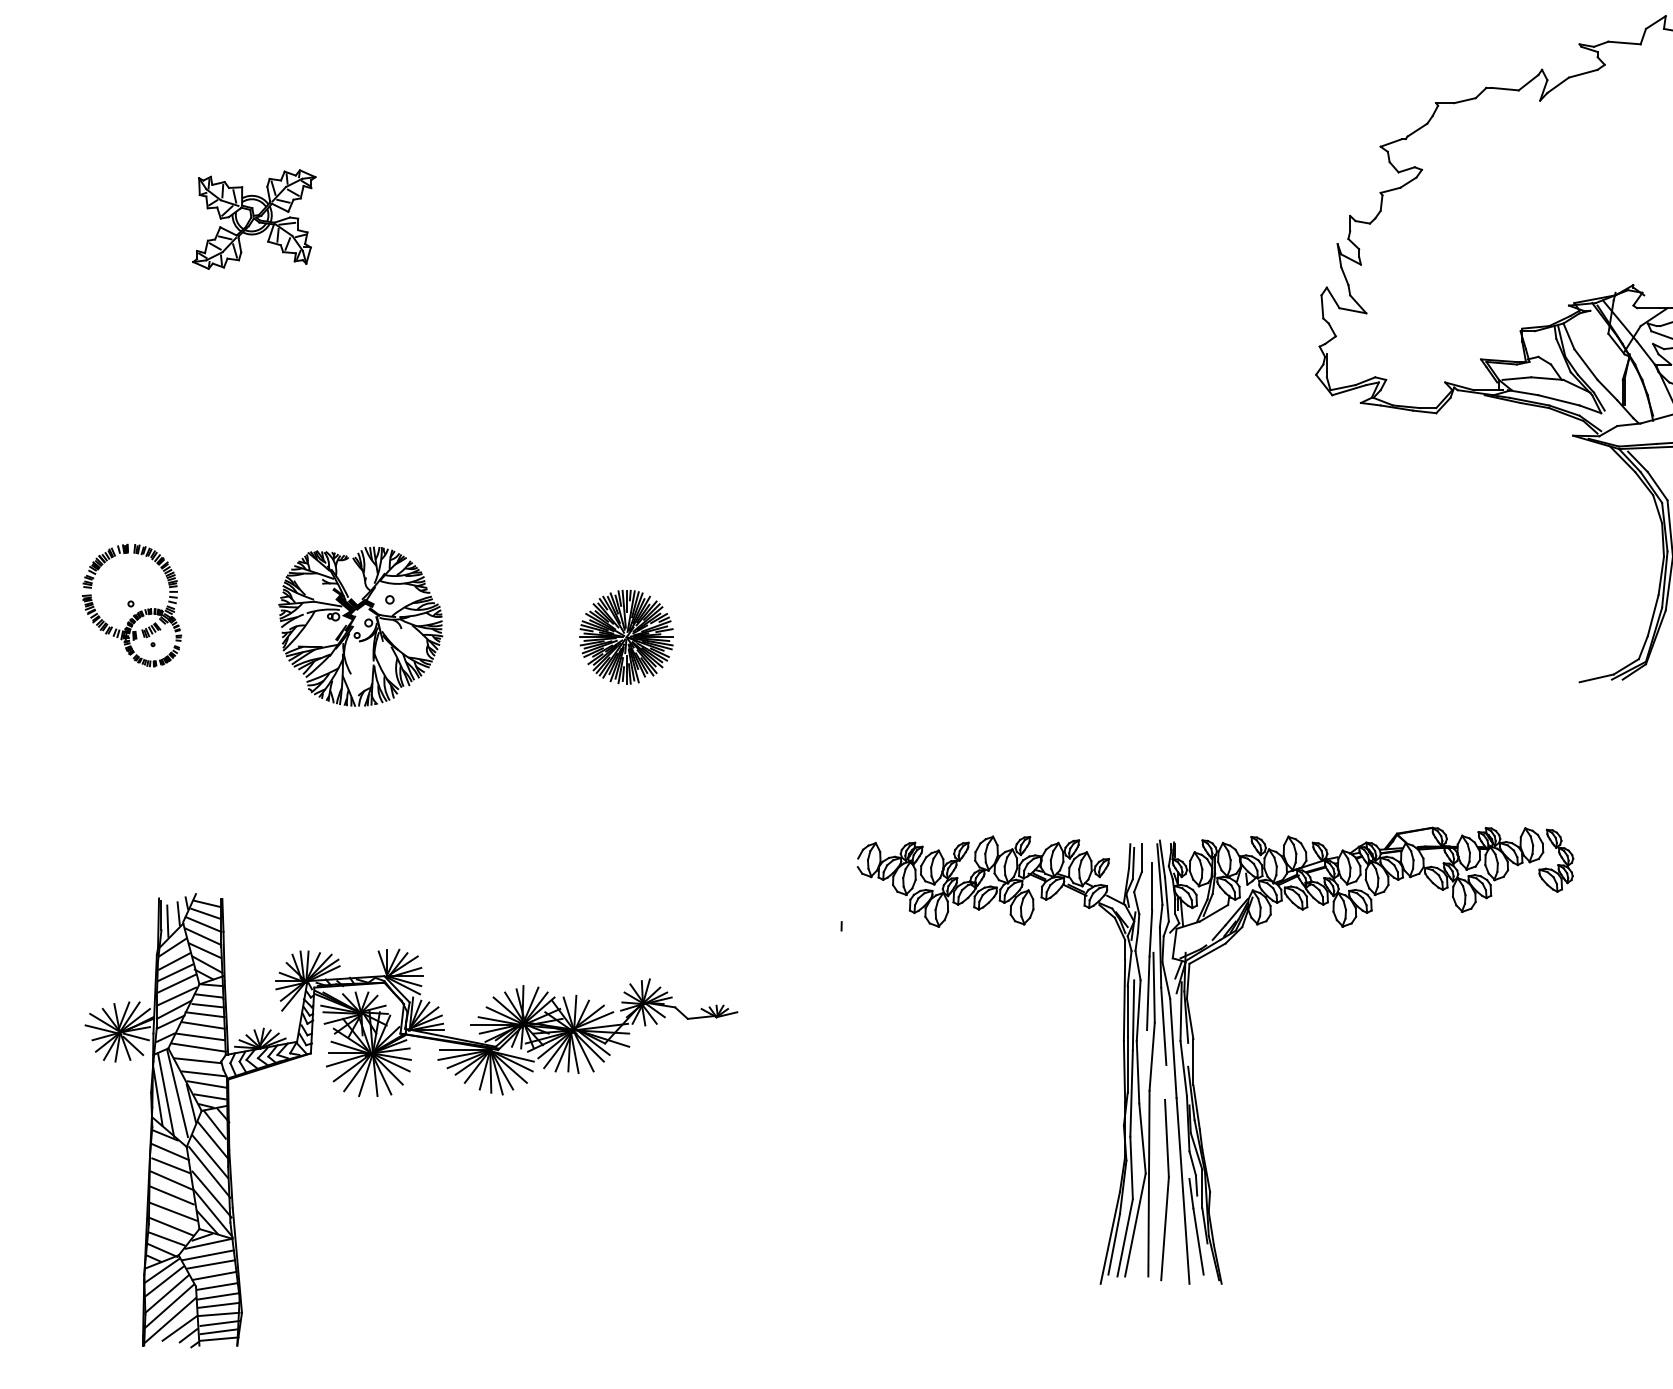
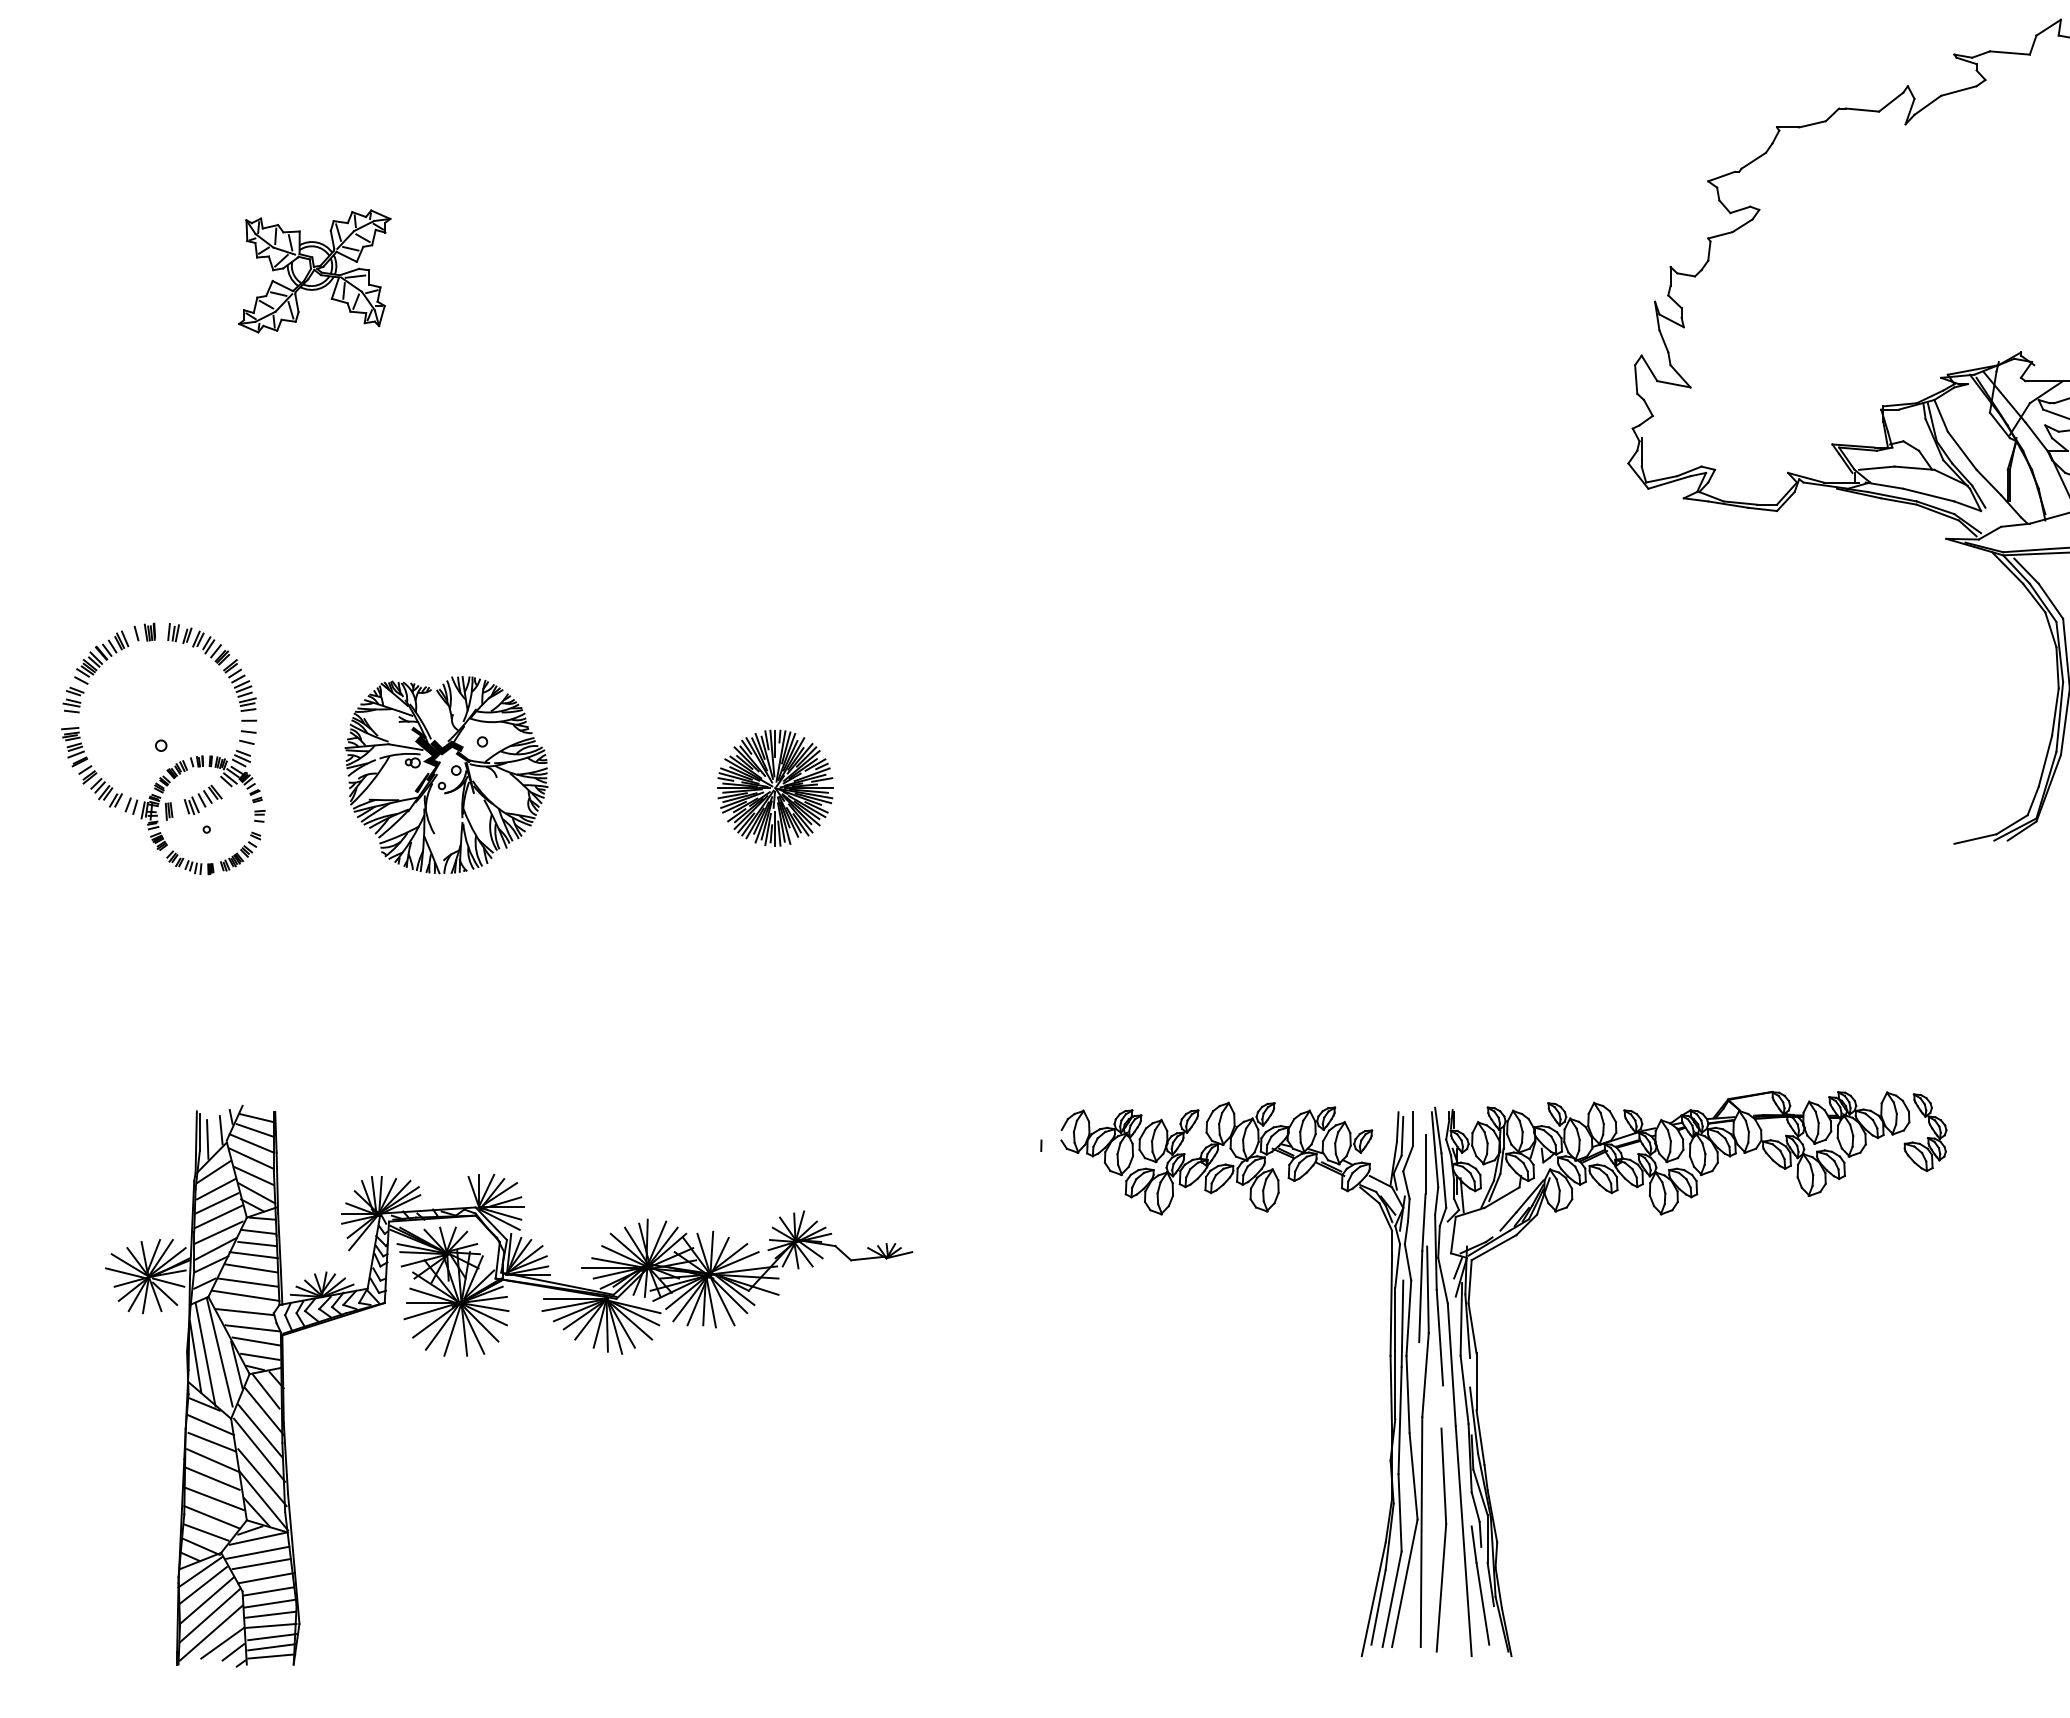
part: (132, 605) -> (163, 748), size x1.67
part: (1194, 1056) -> (1477, 1374), moved

